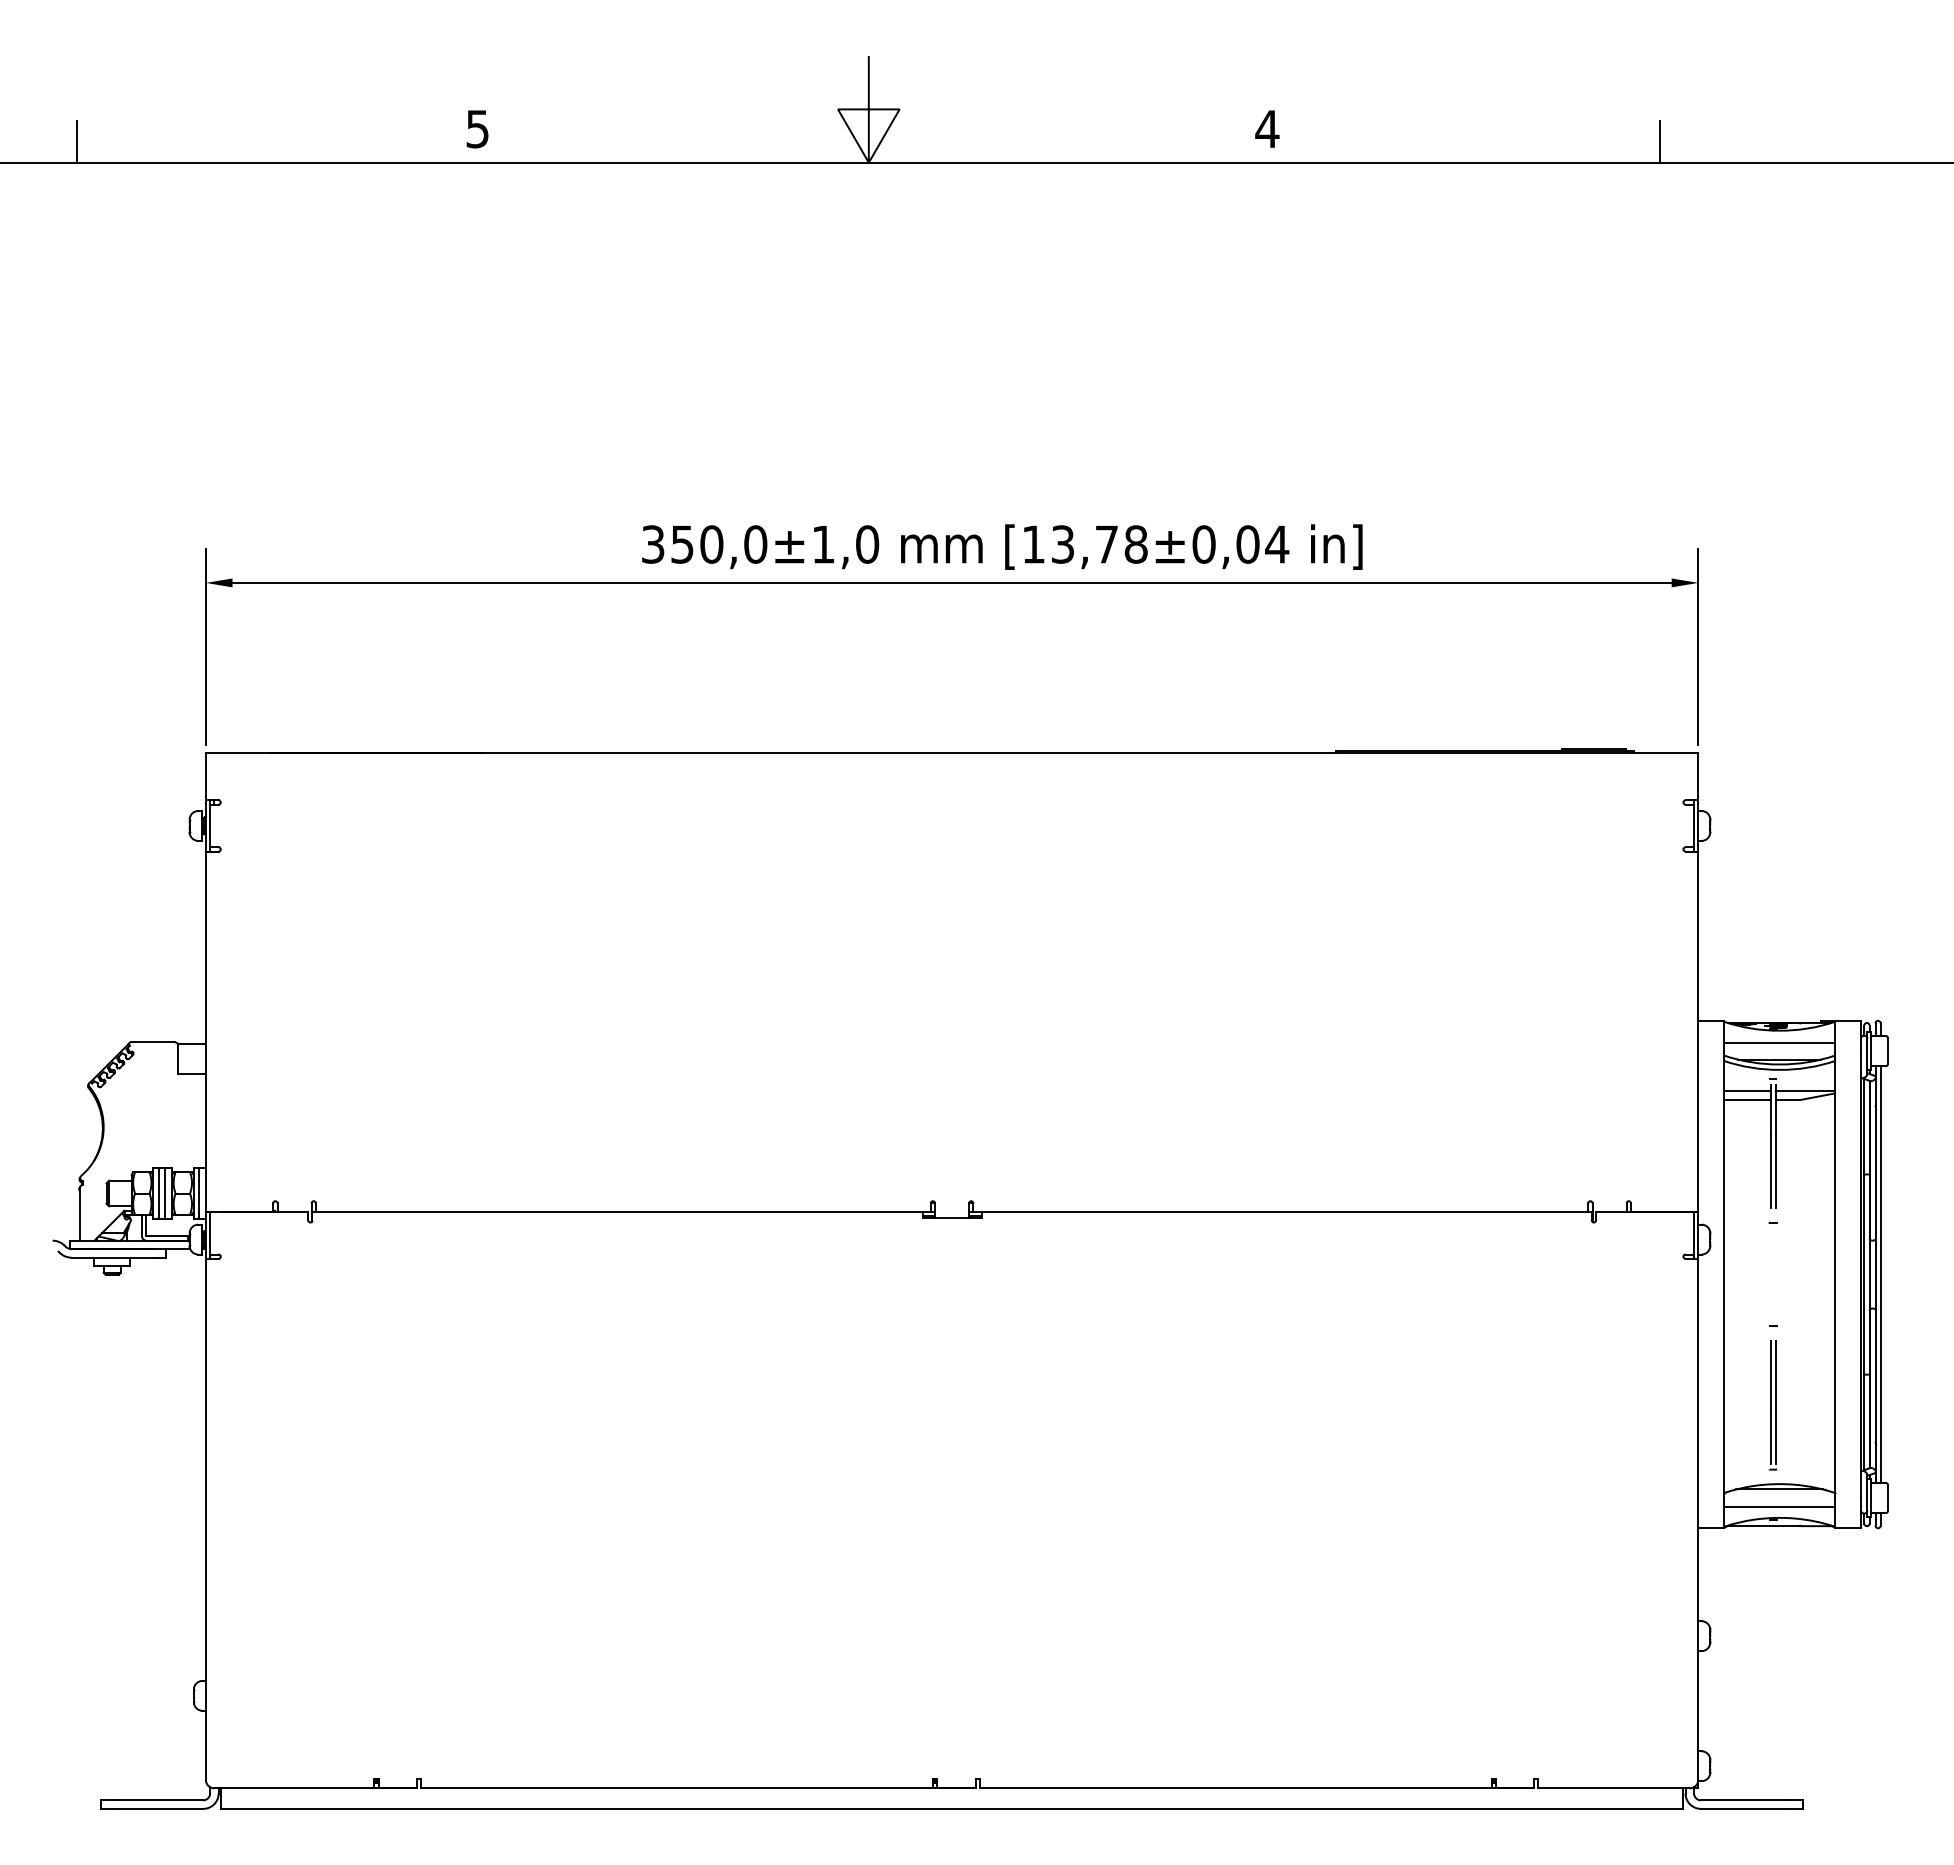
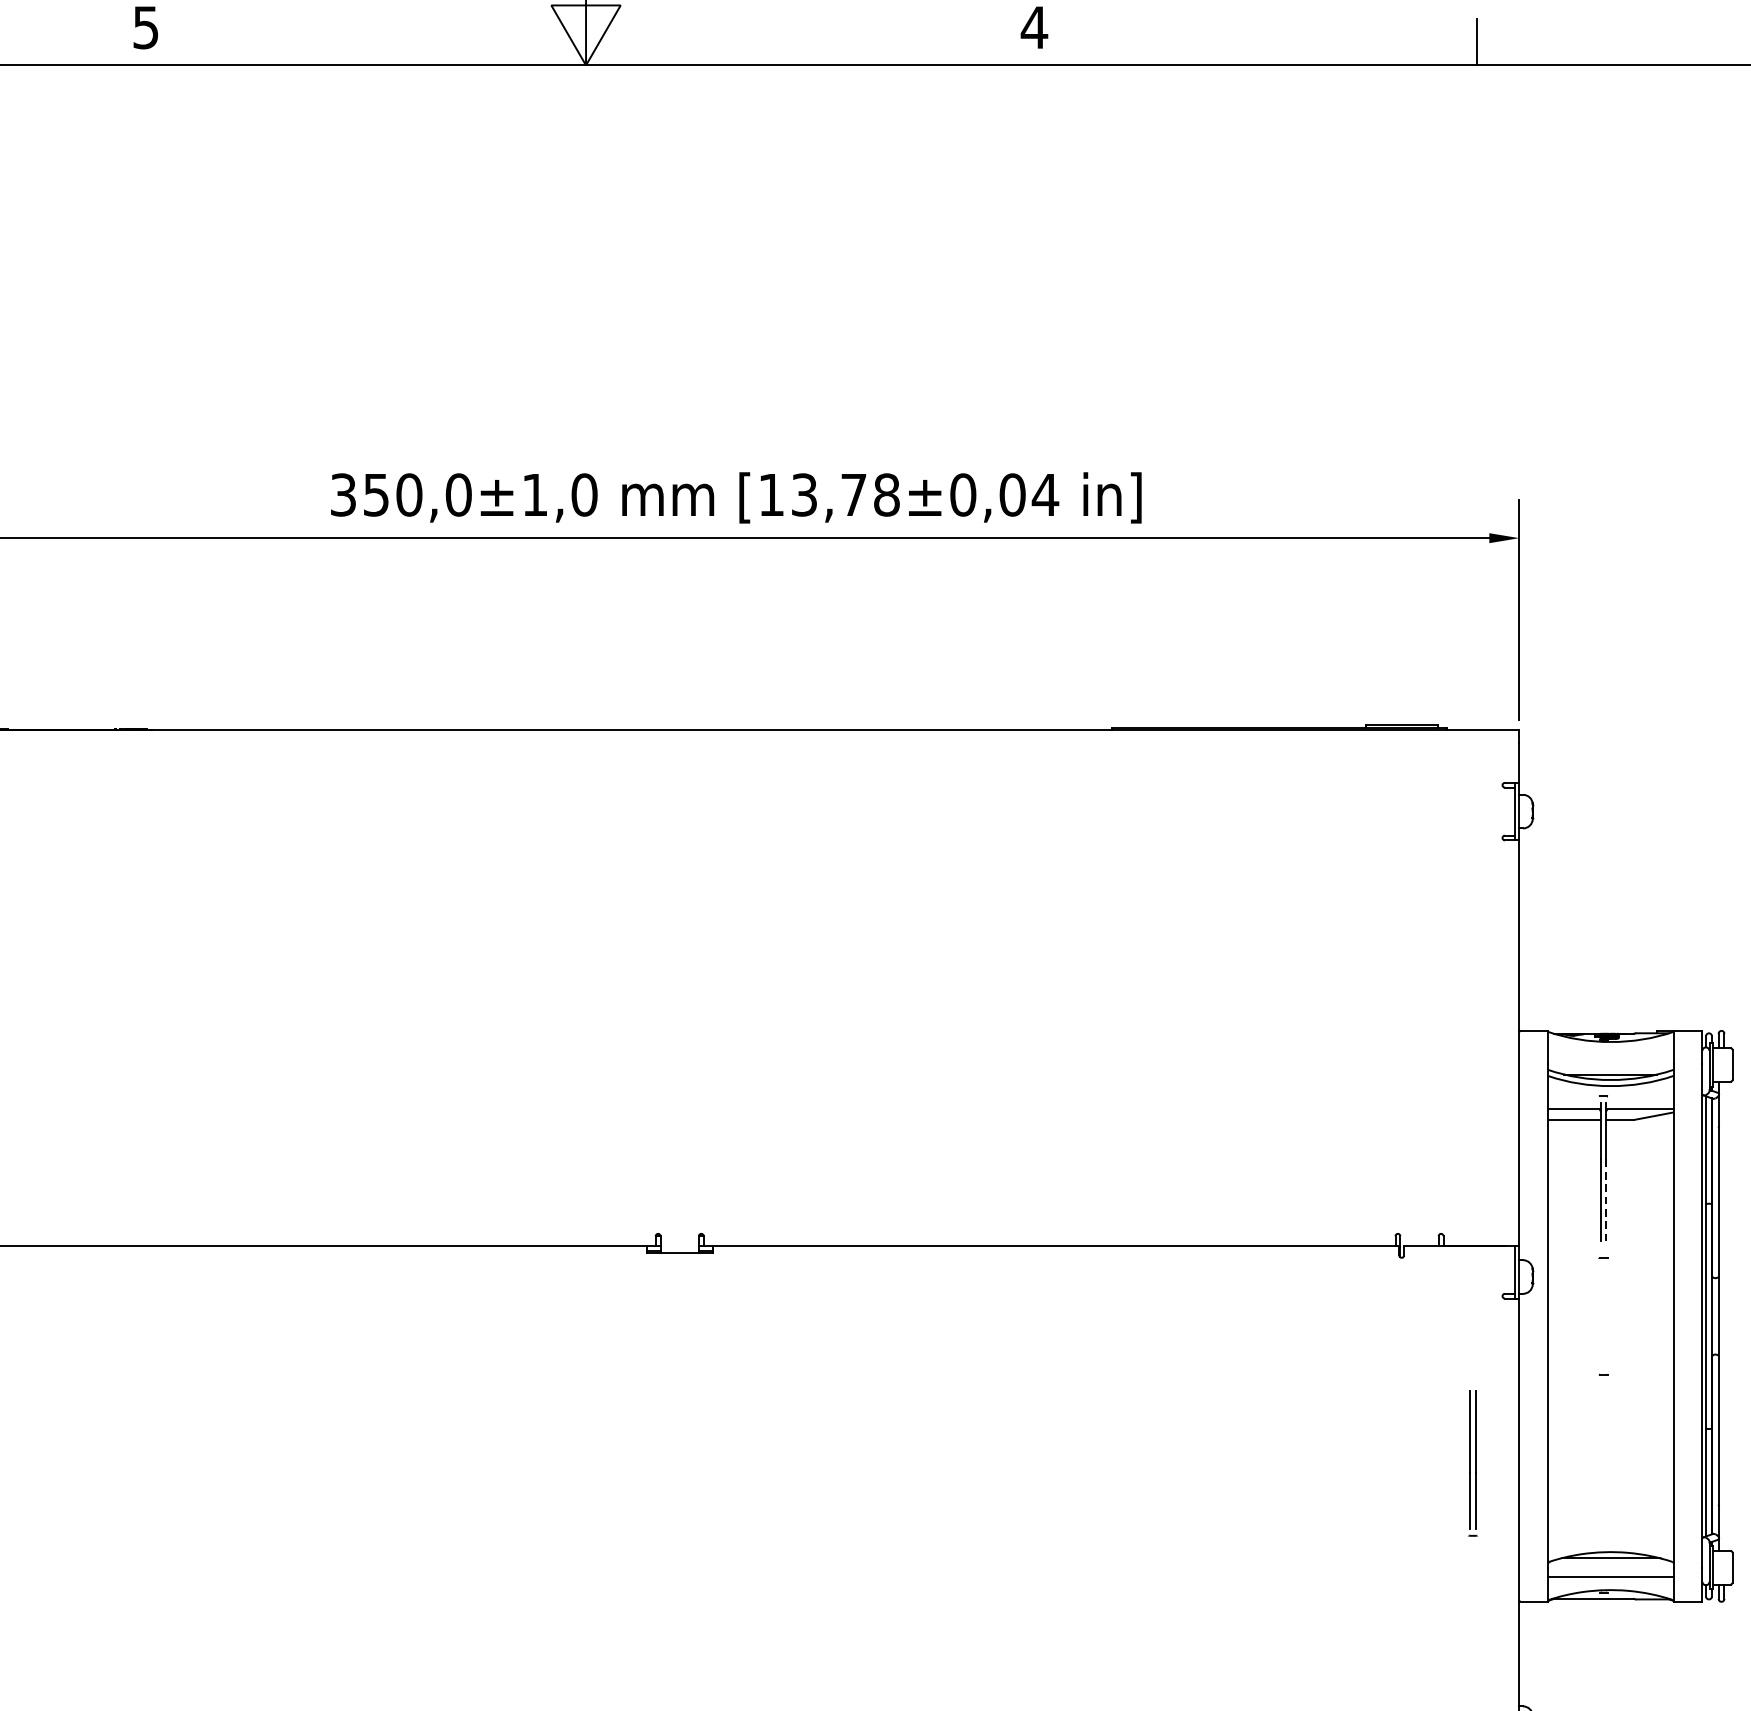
line: (1779, 1042) -> (1610, 1055), removed
line: (1775, 1172) -> (1606, 1201), solid -> dashed
line: (1880, 1274) -> (1724, 1316), removed
part: (1772, 1405) -> (1472, 1463), moved

